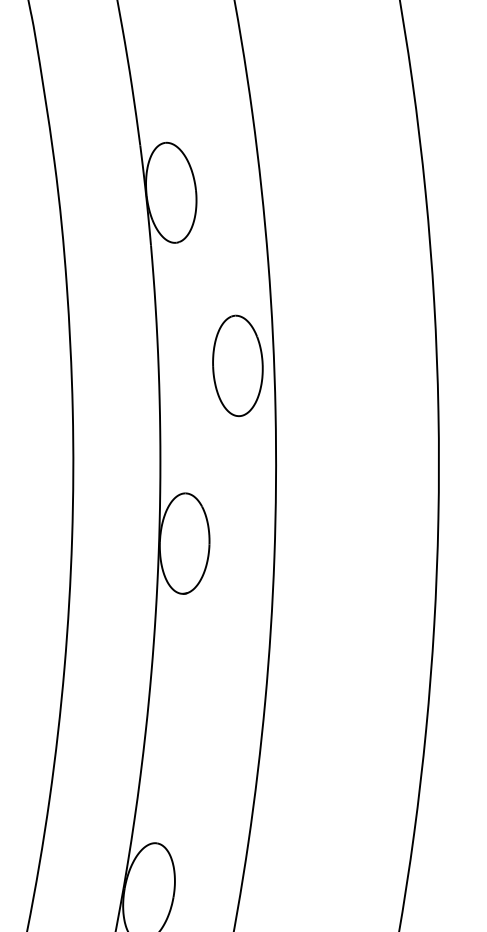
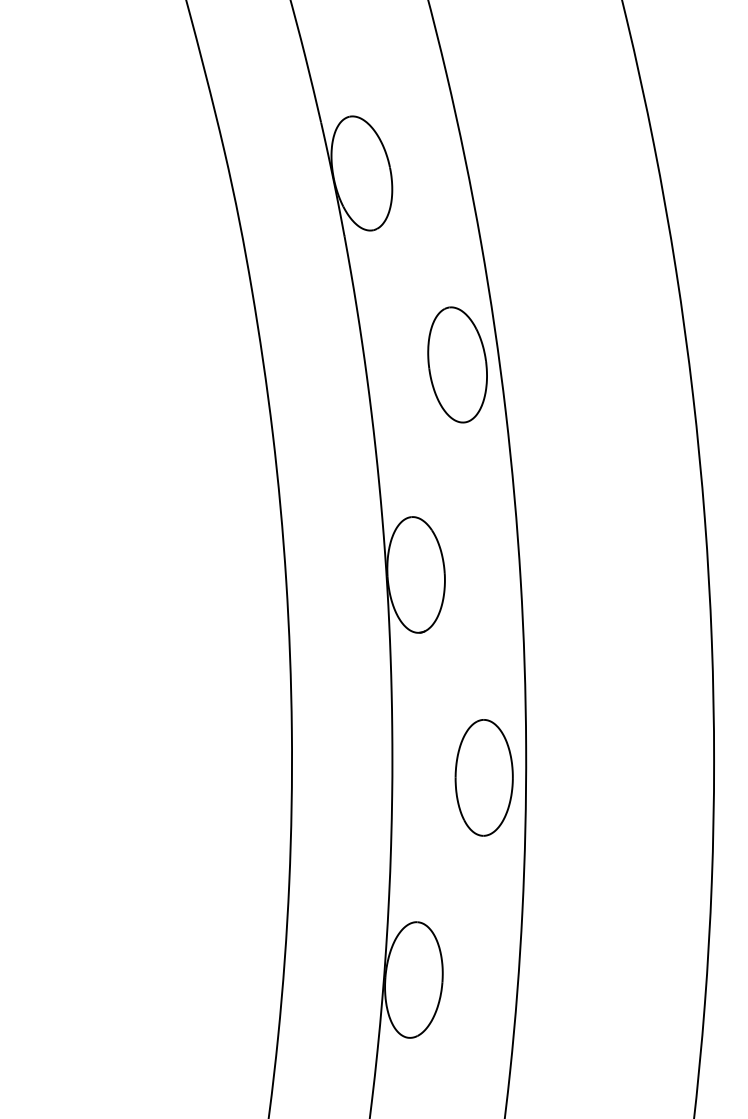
part: (225, 723) -> (483, 777), added

